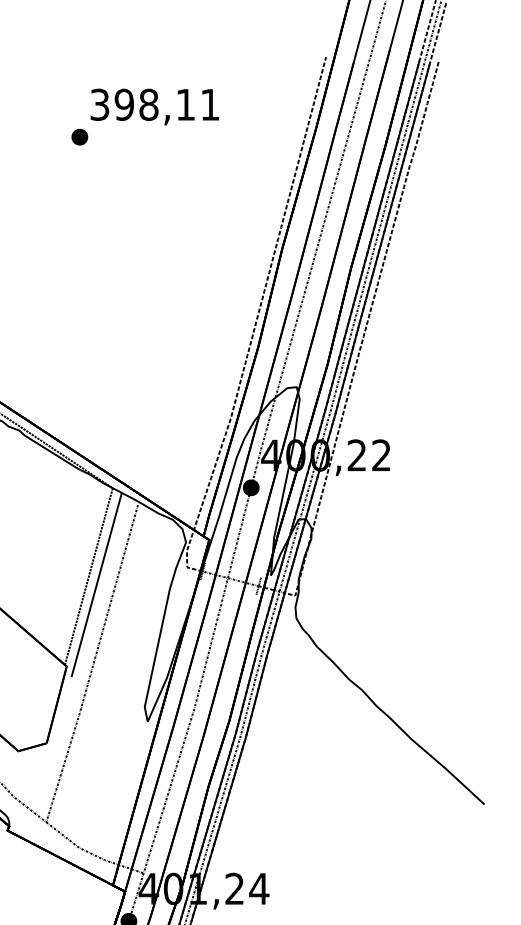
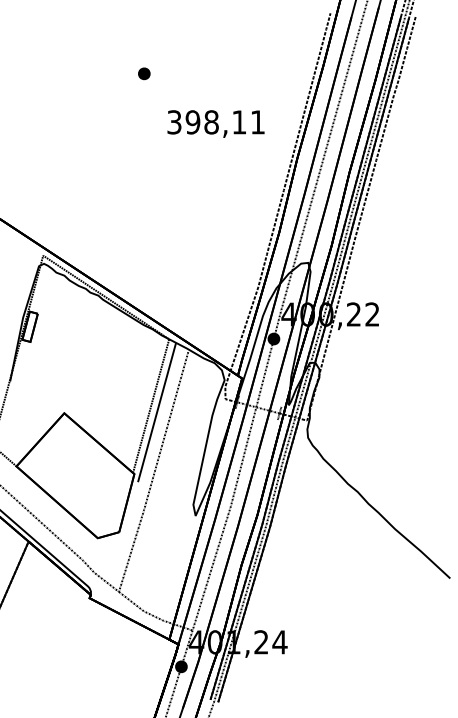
text: (154, 106) -> (215, 123), moved

